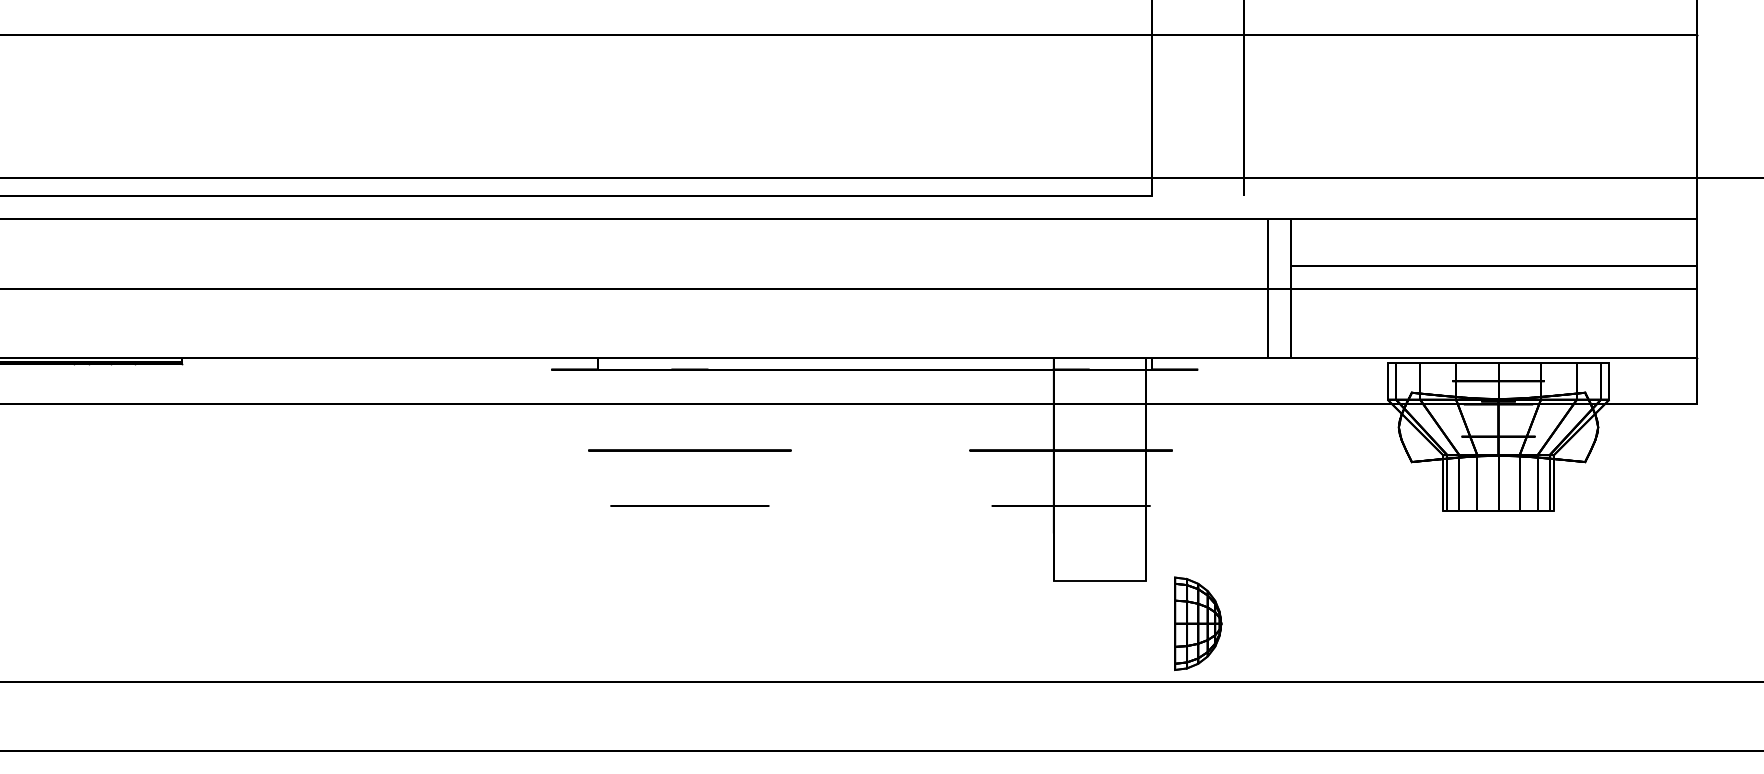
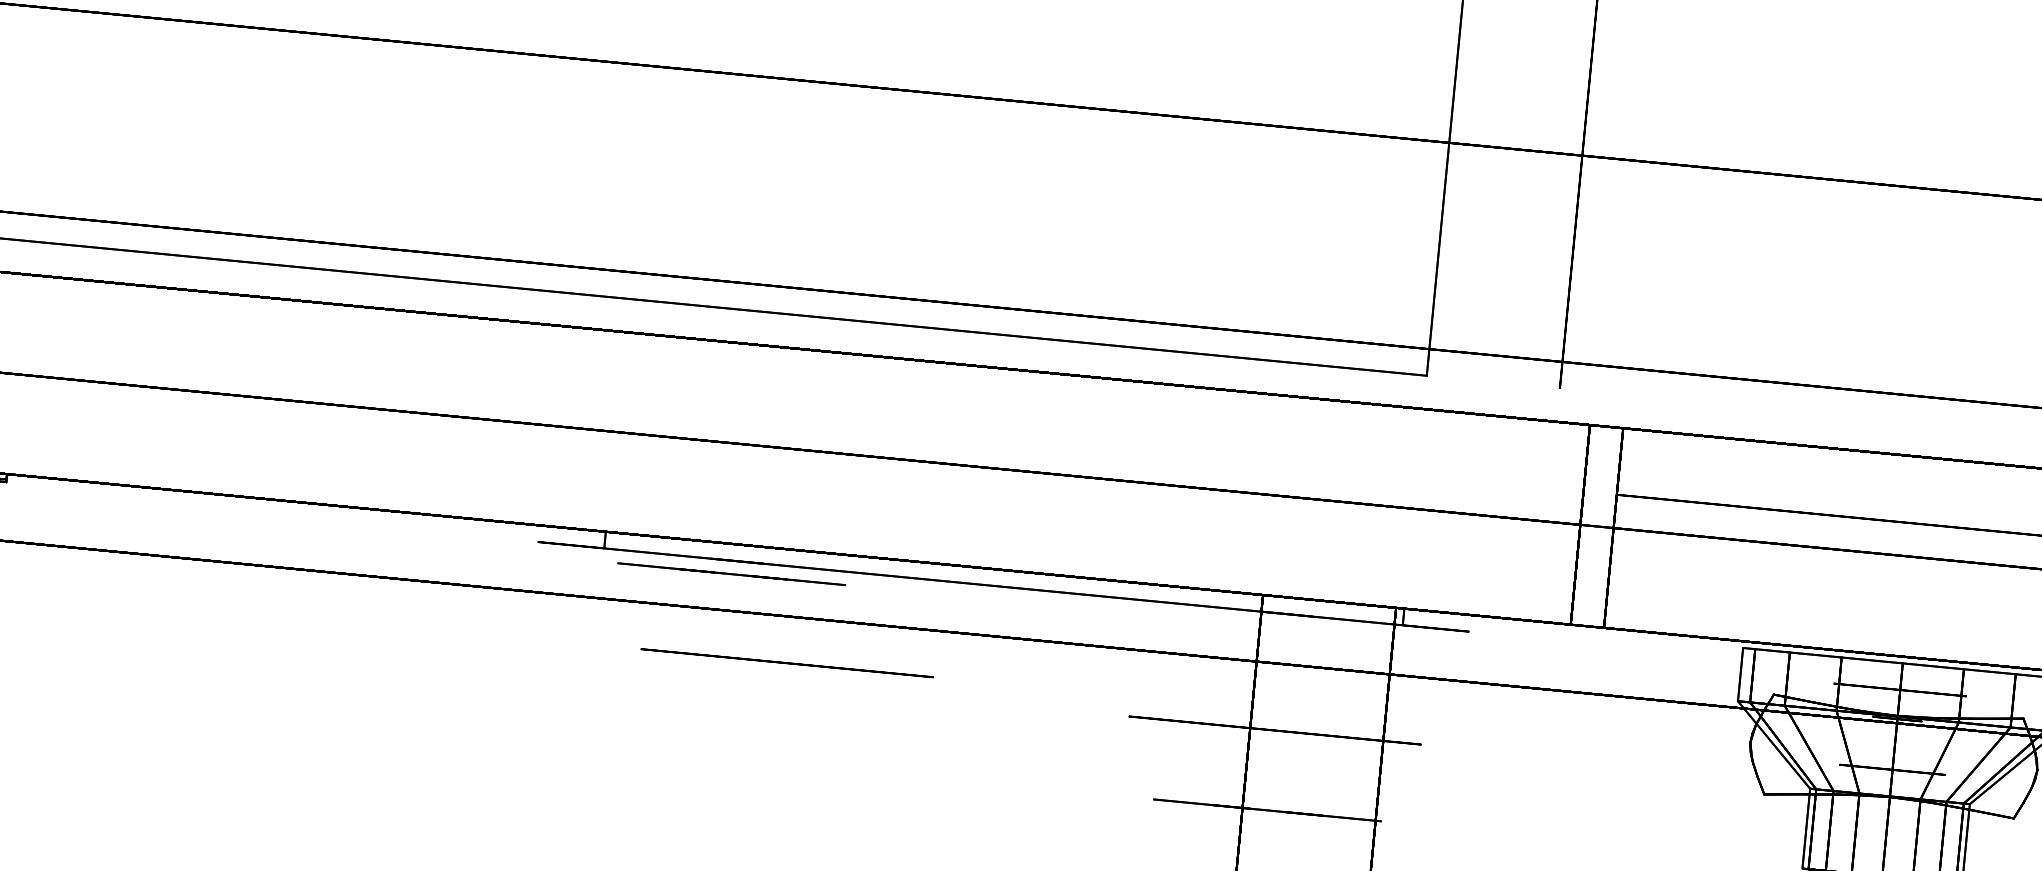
circle: (689, 450) -> (786, 663), moved
line: (689, 505) -> (731, 573), moved

